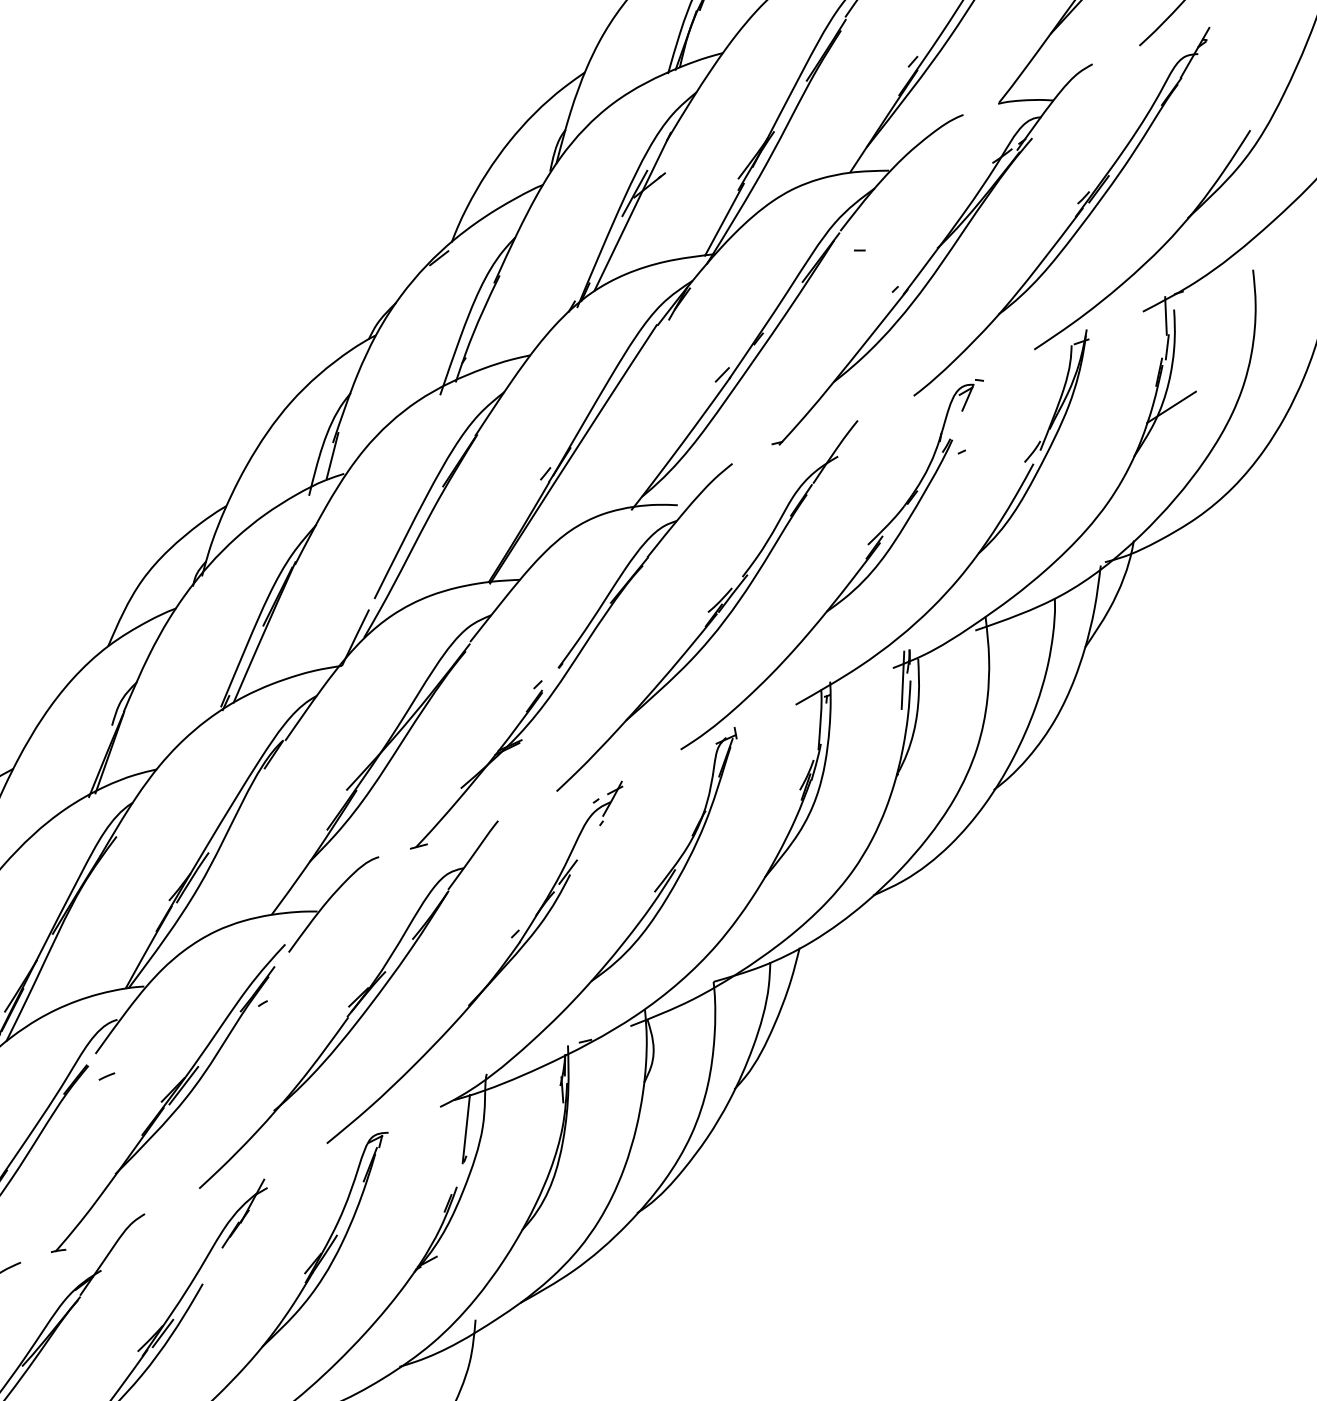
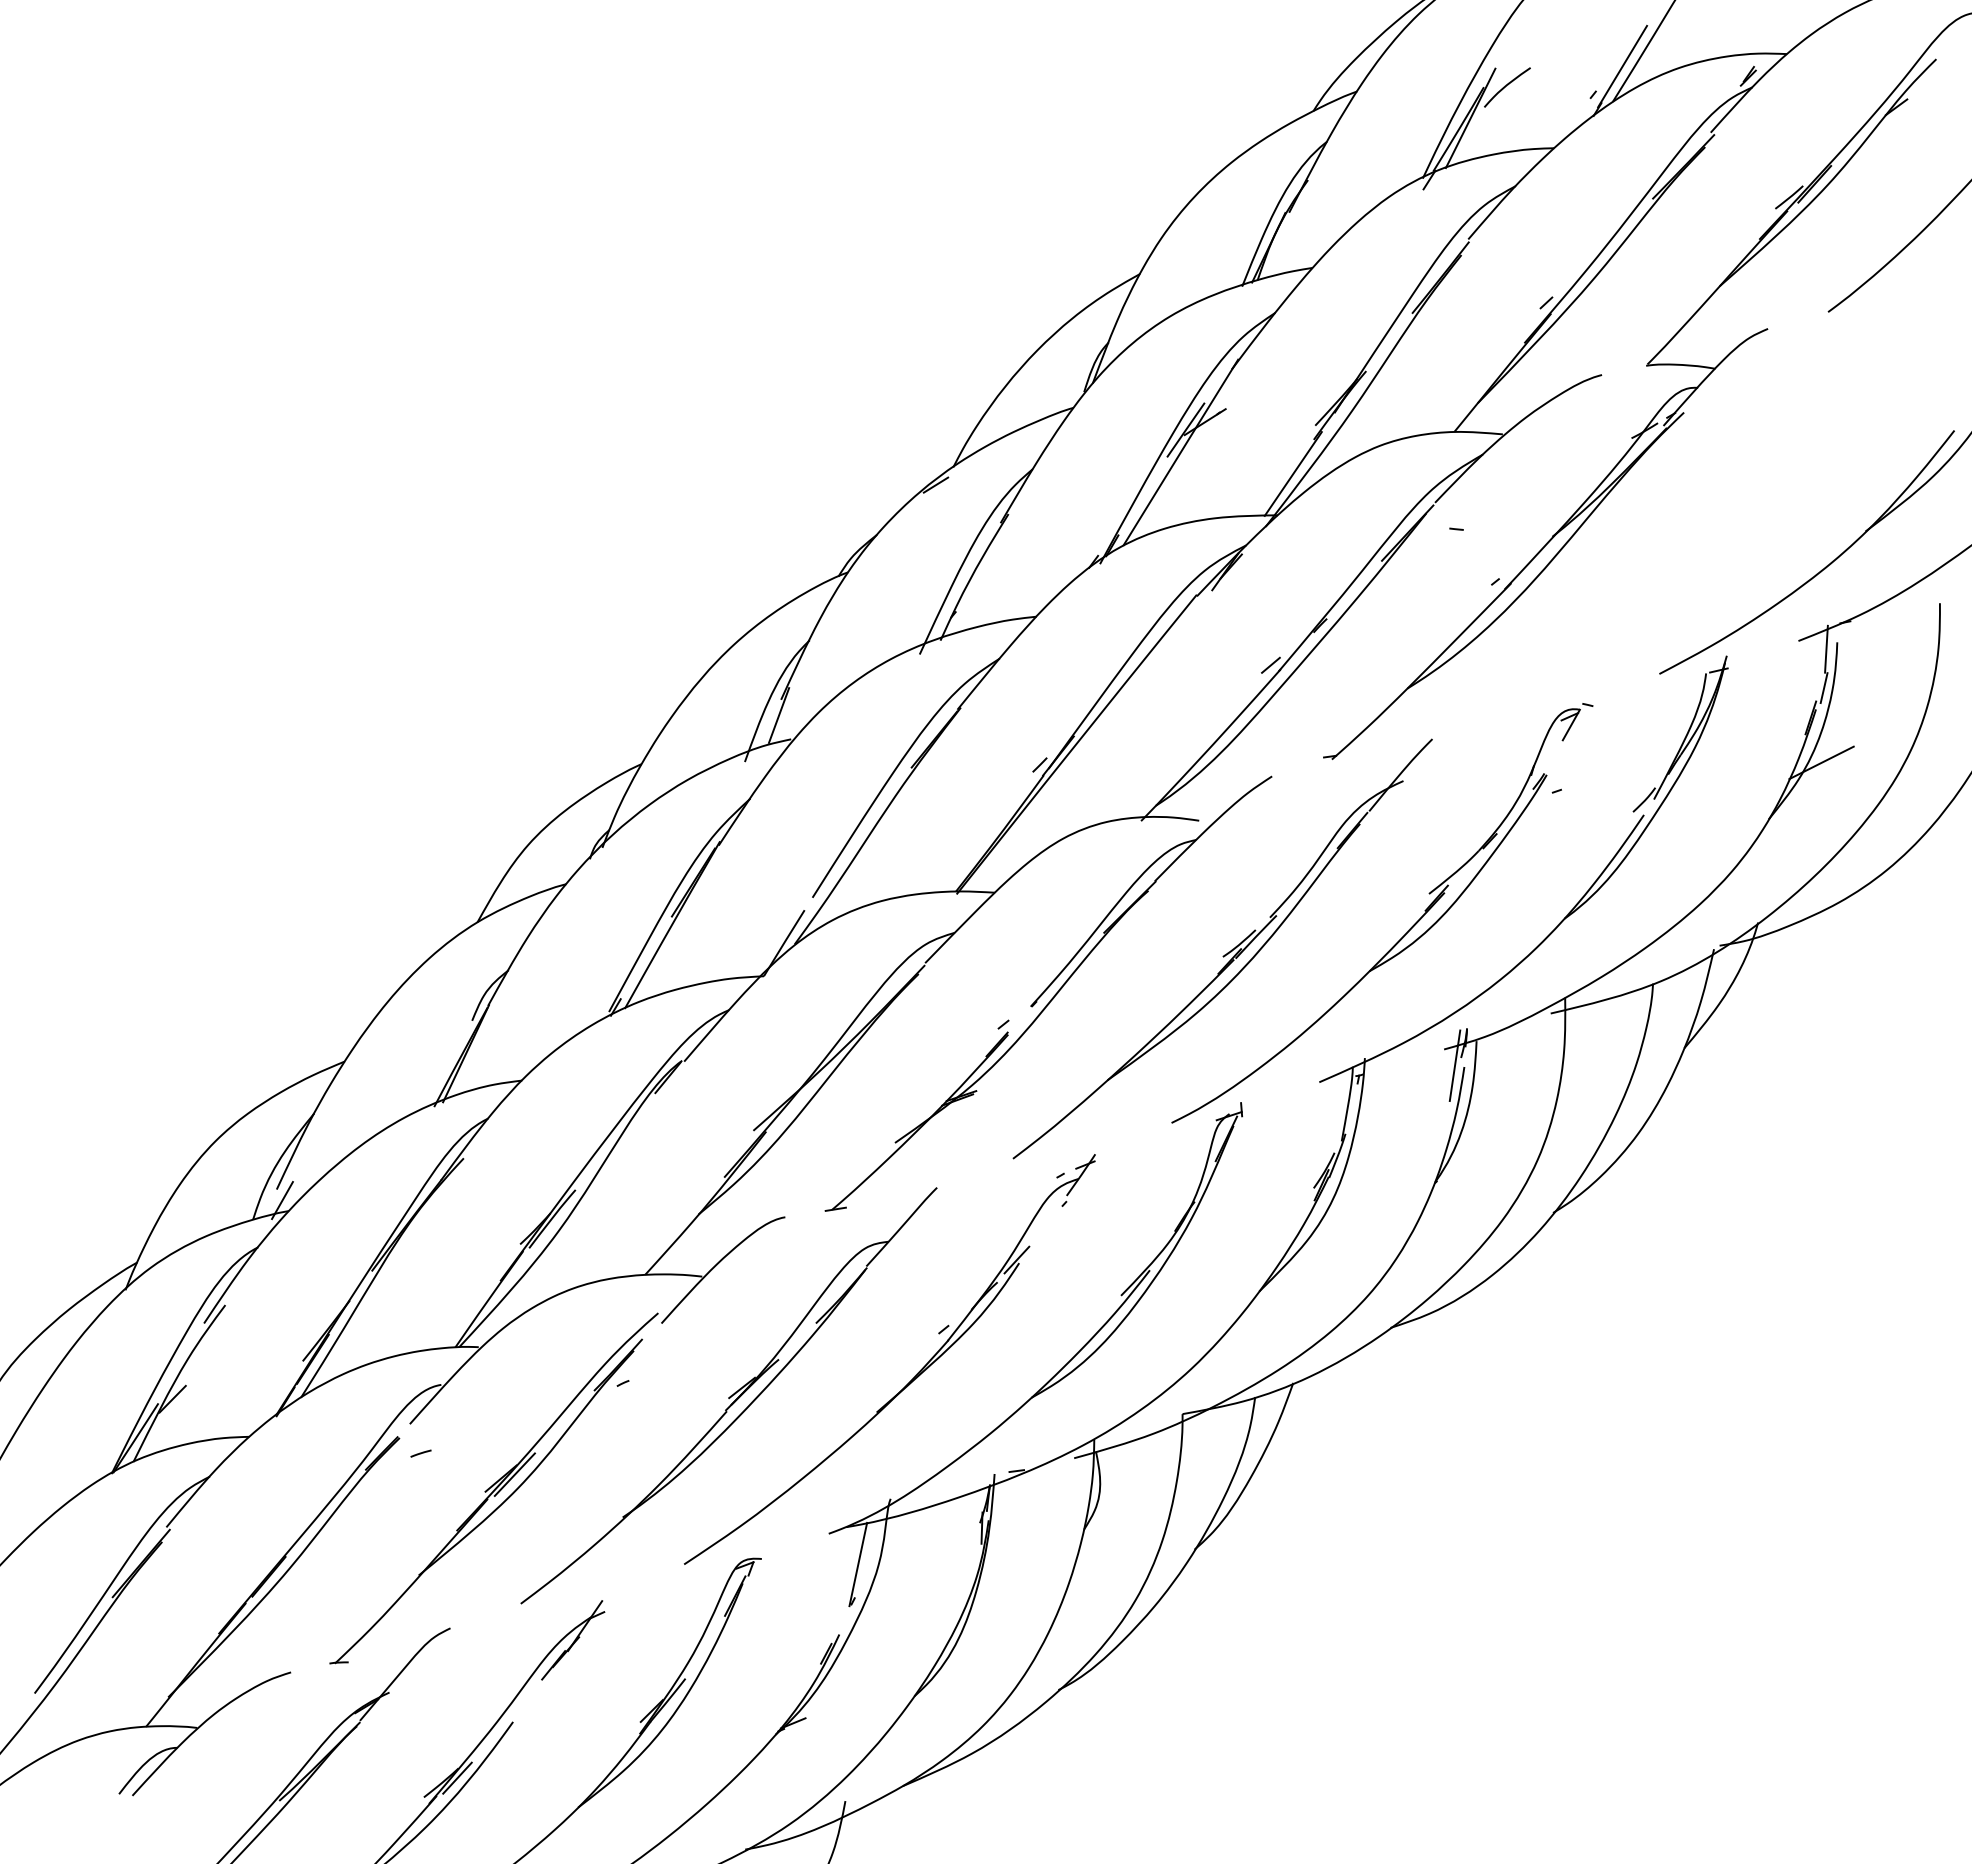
part: (1074, 216) -> (1726, 514), removed

